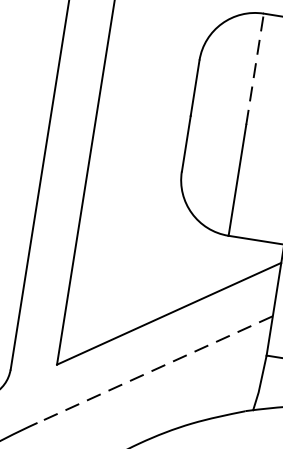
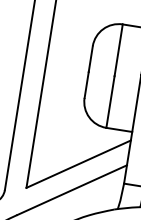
line: (254, 67) -> (118, 49), dashed -> solid
line: (153, 370) -> (71, 190), dashed -> solid

